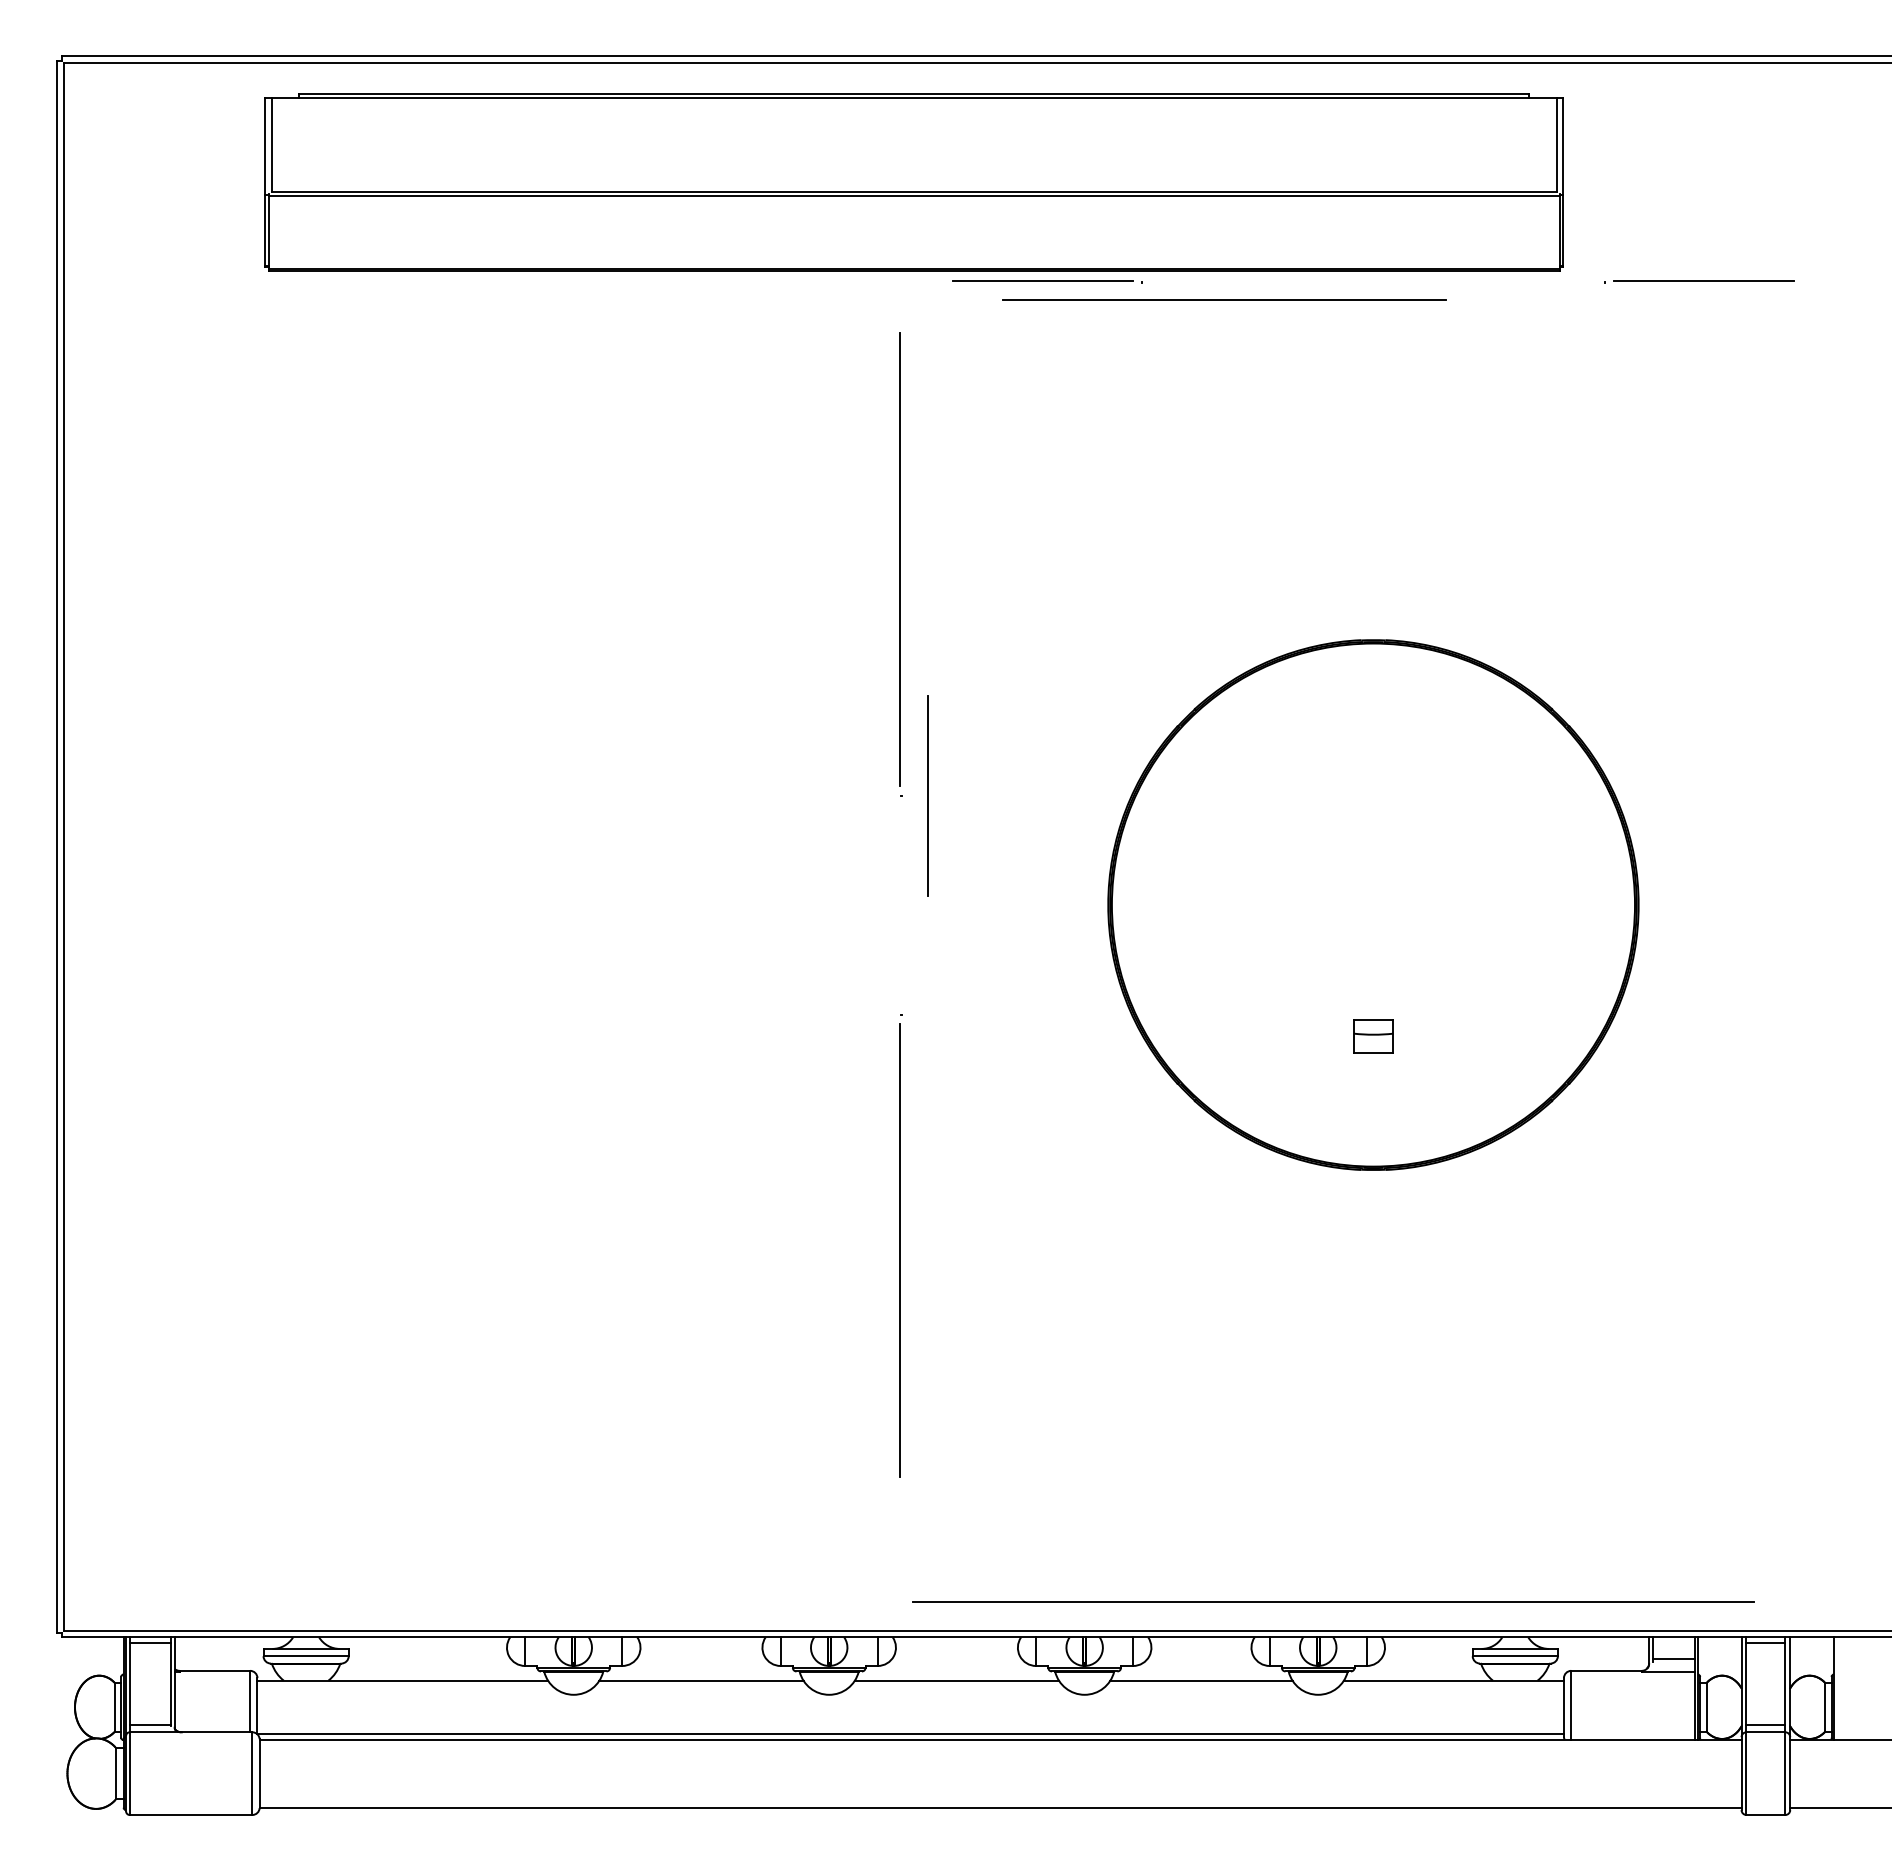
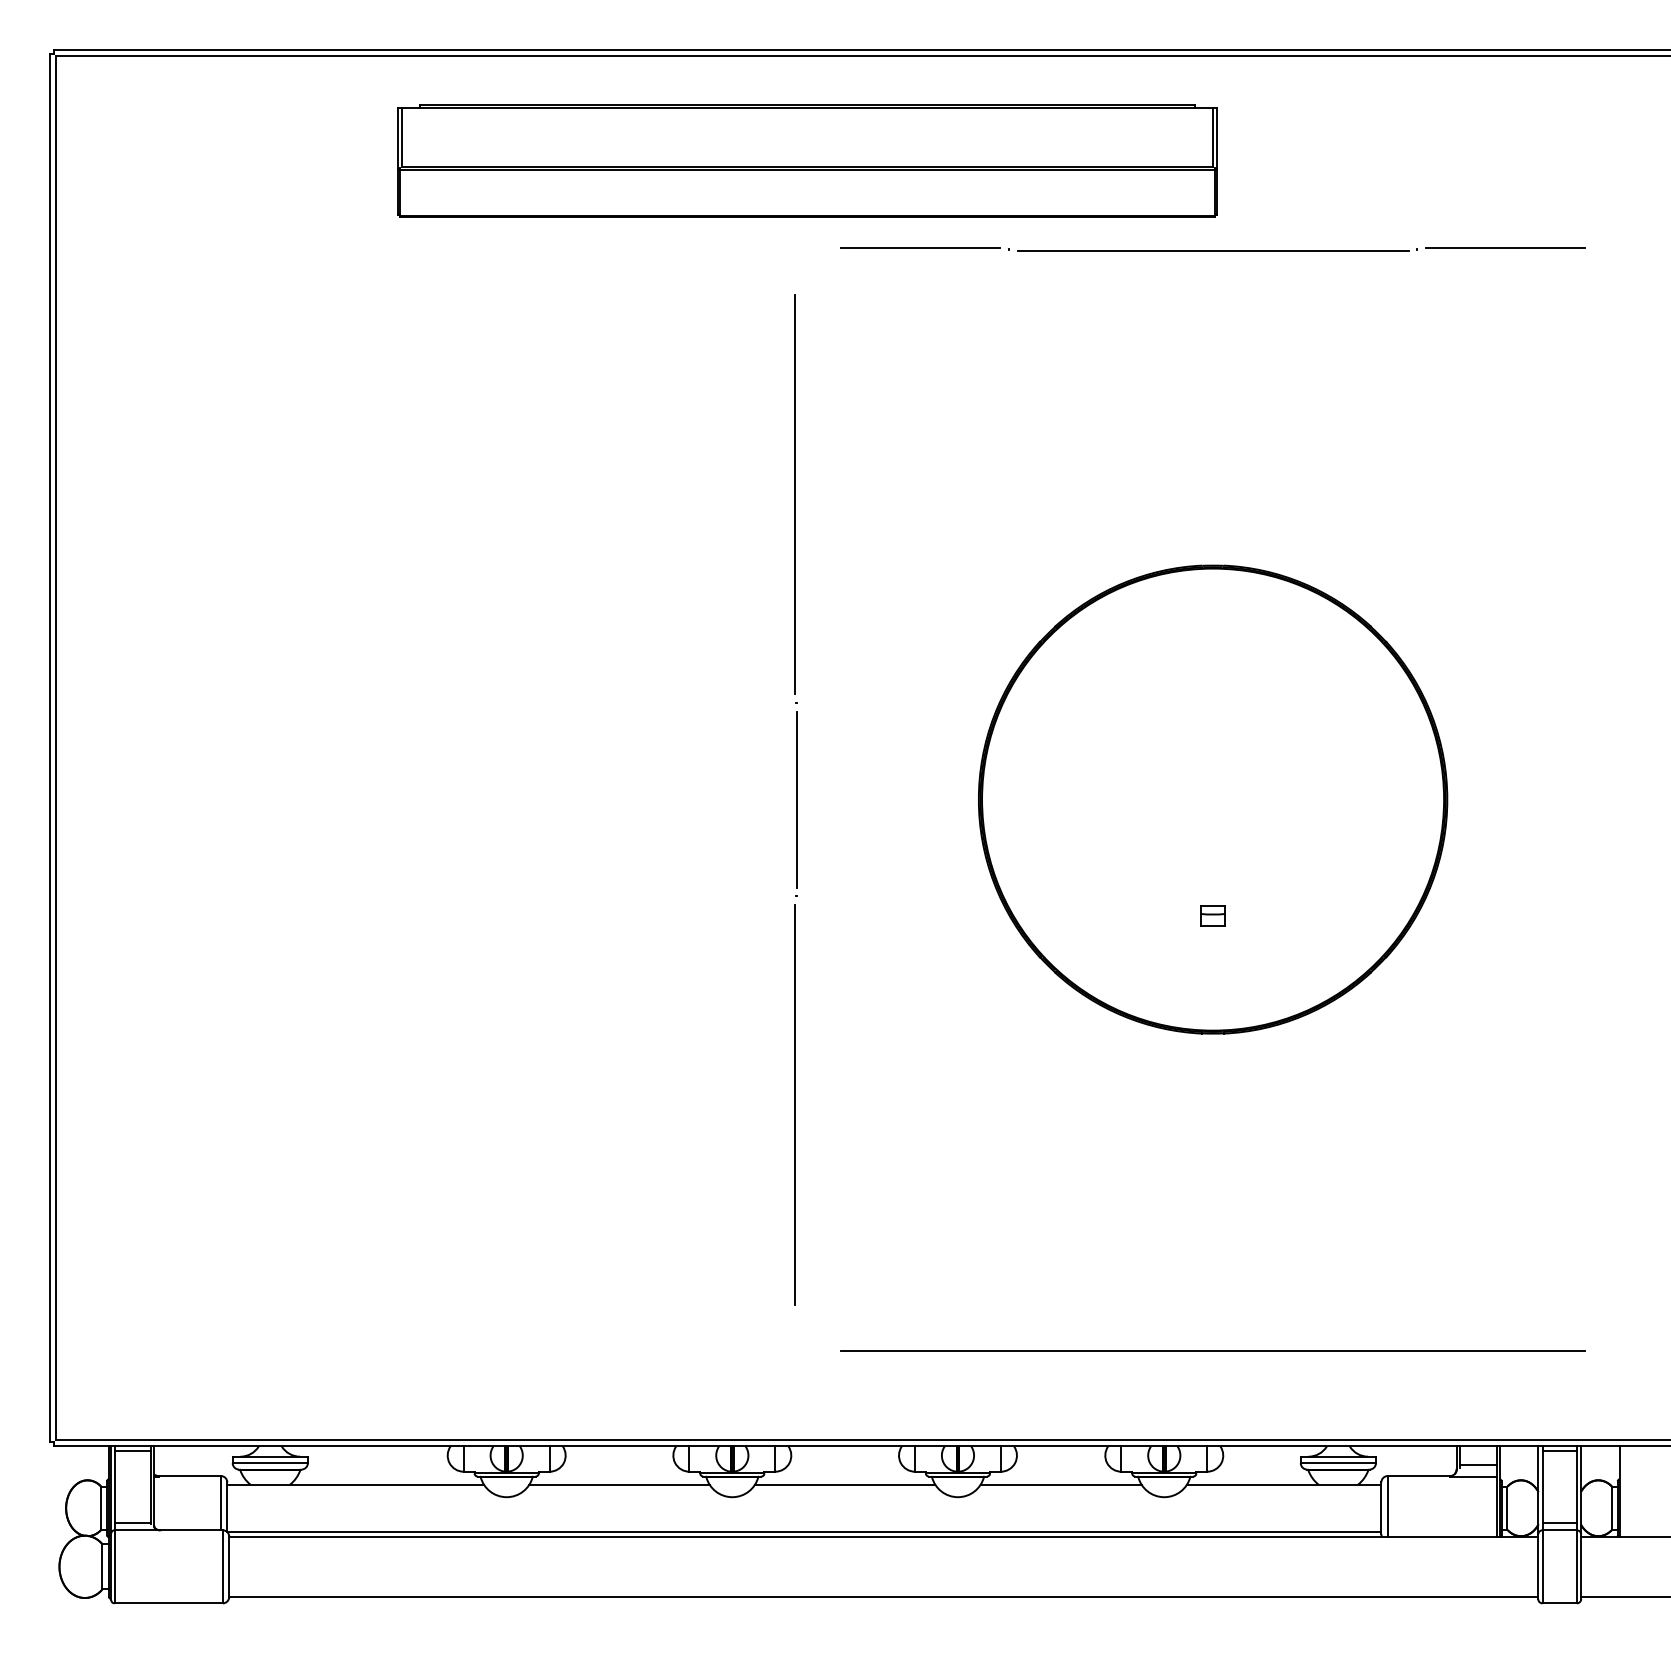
part: (914, 181) -> (807, 160), size x0.71
line: (1224, 299) -> (1213, 250), moved
line: (927, 795) -> (797, 799), moved
part: (1372, 1036) -> (1212, 915), size x0.71
line: (1333, 1601) -> (1213, 1350), moved

